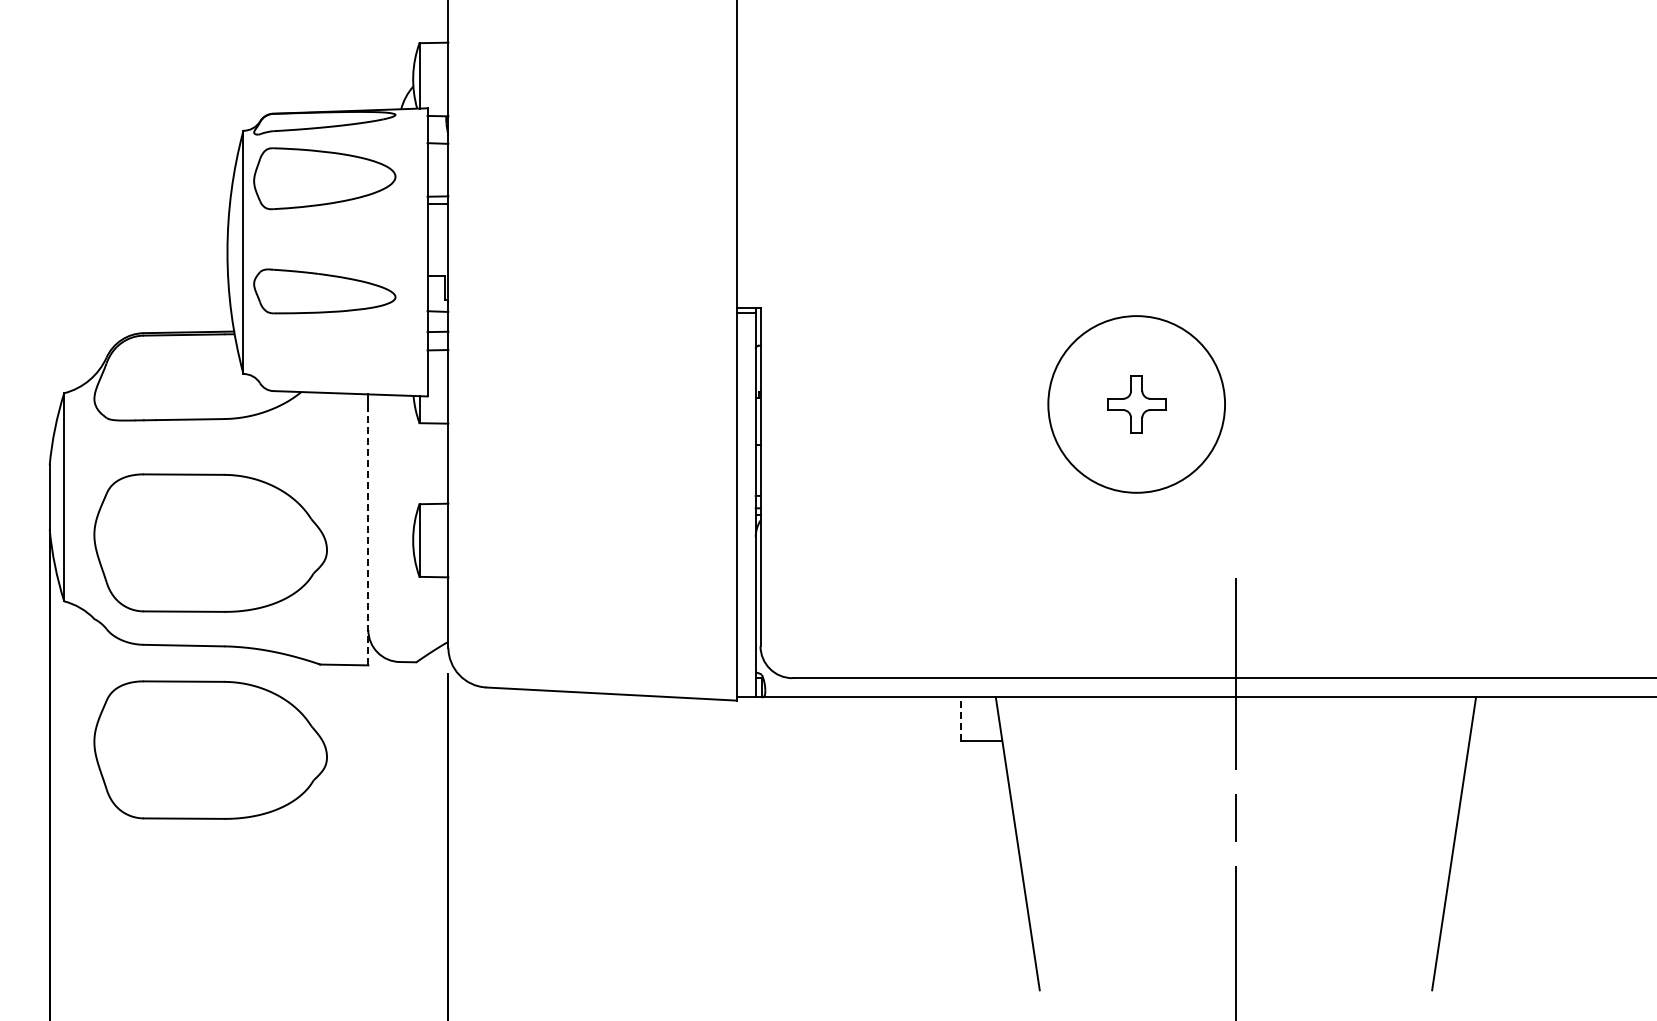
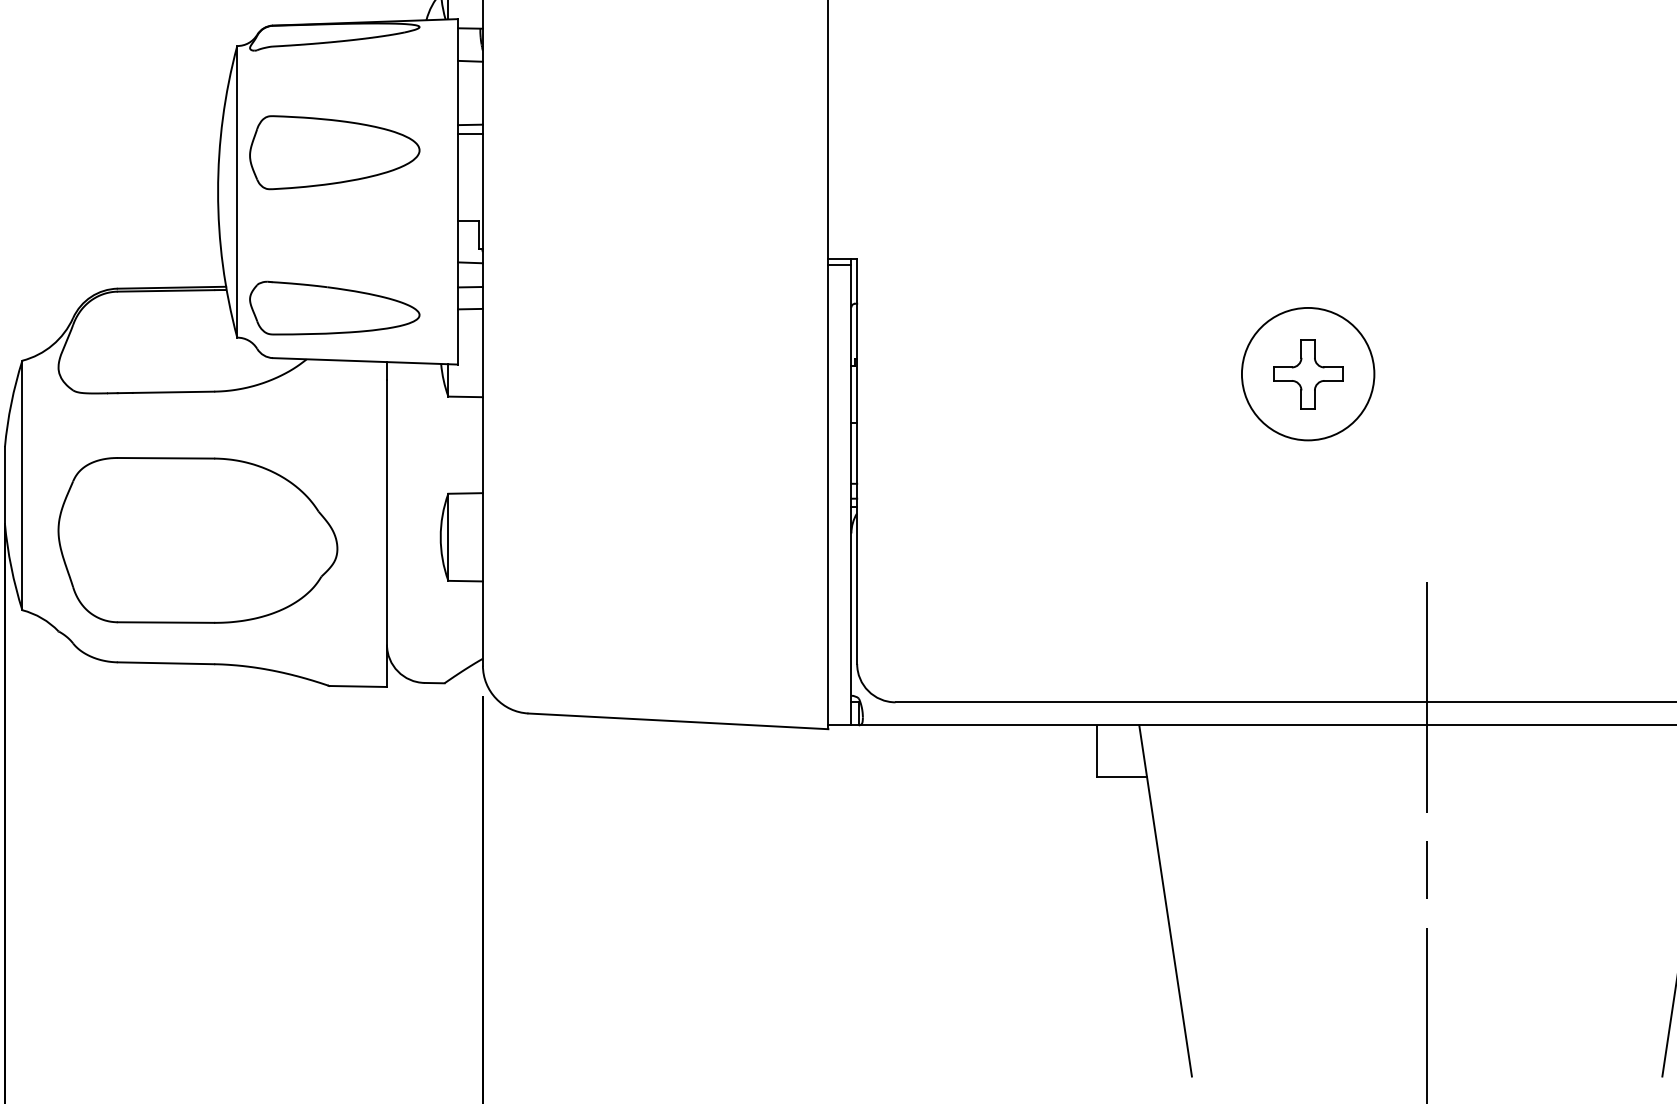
part: (324, 178) -> (334, 152), moved
part: (324, 291) -> (334, 308), moved
circle: (1136, 404) -> (1307, 374), size x0.62
line: (368, 536) -> (387, 532), dashed -> solid
line: (960, 718) -> (1096, 750), dashed -> solid
part: (210, 749) -> (197, 787), removed

